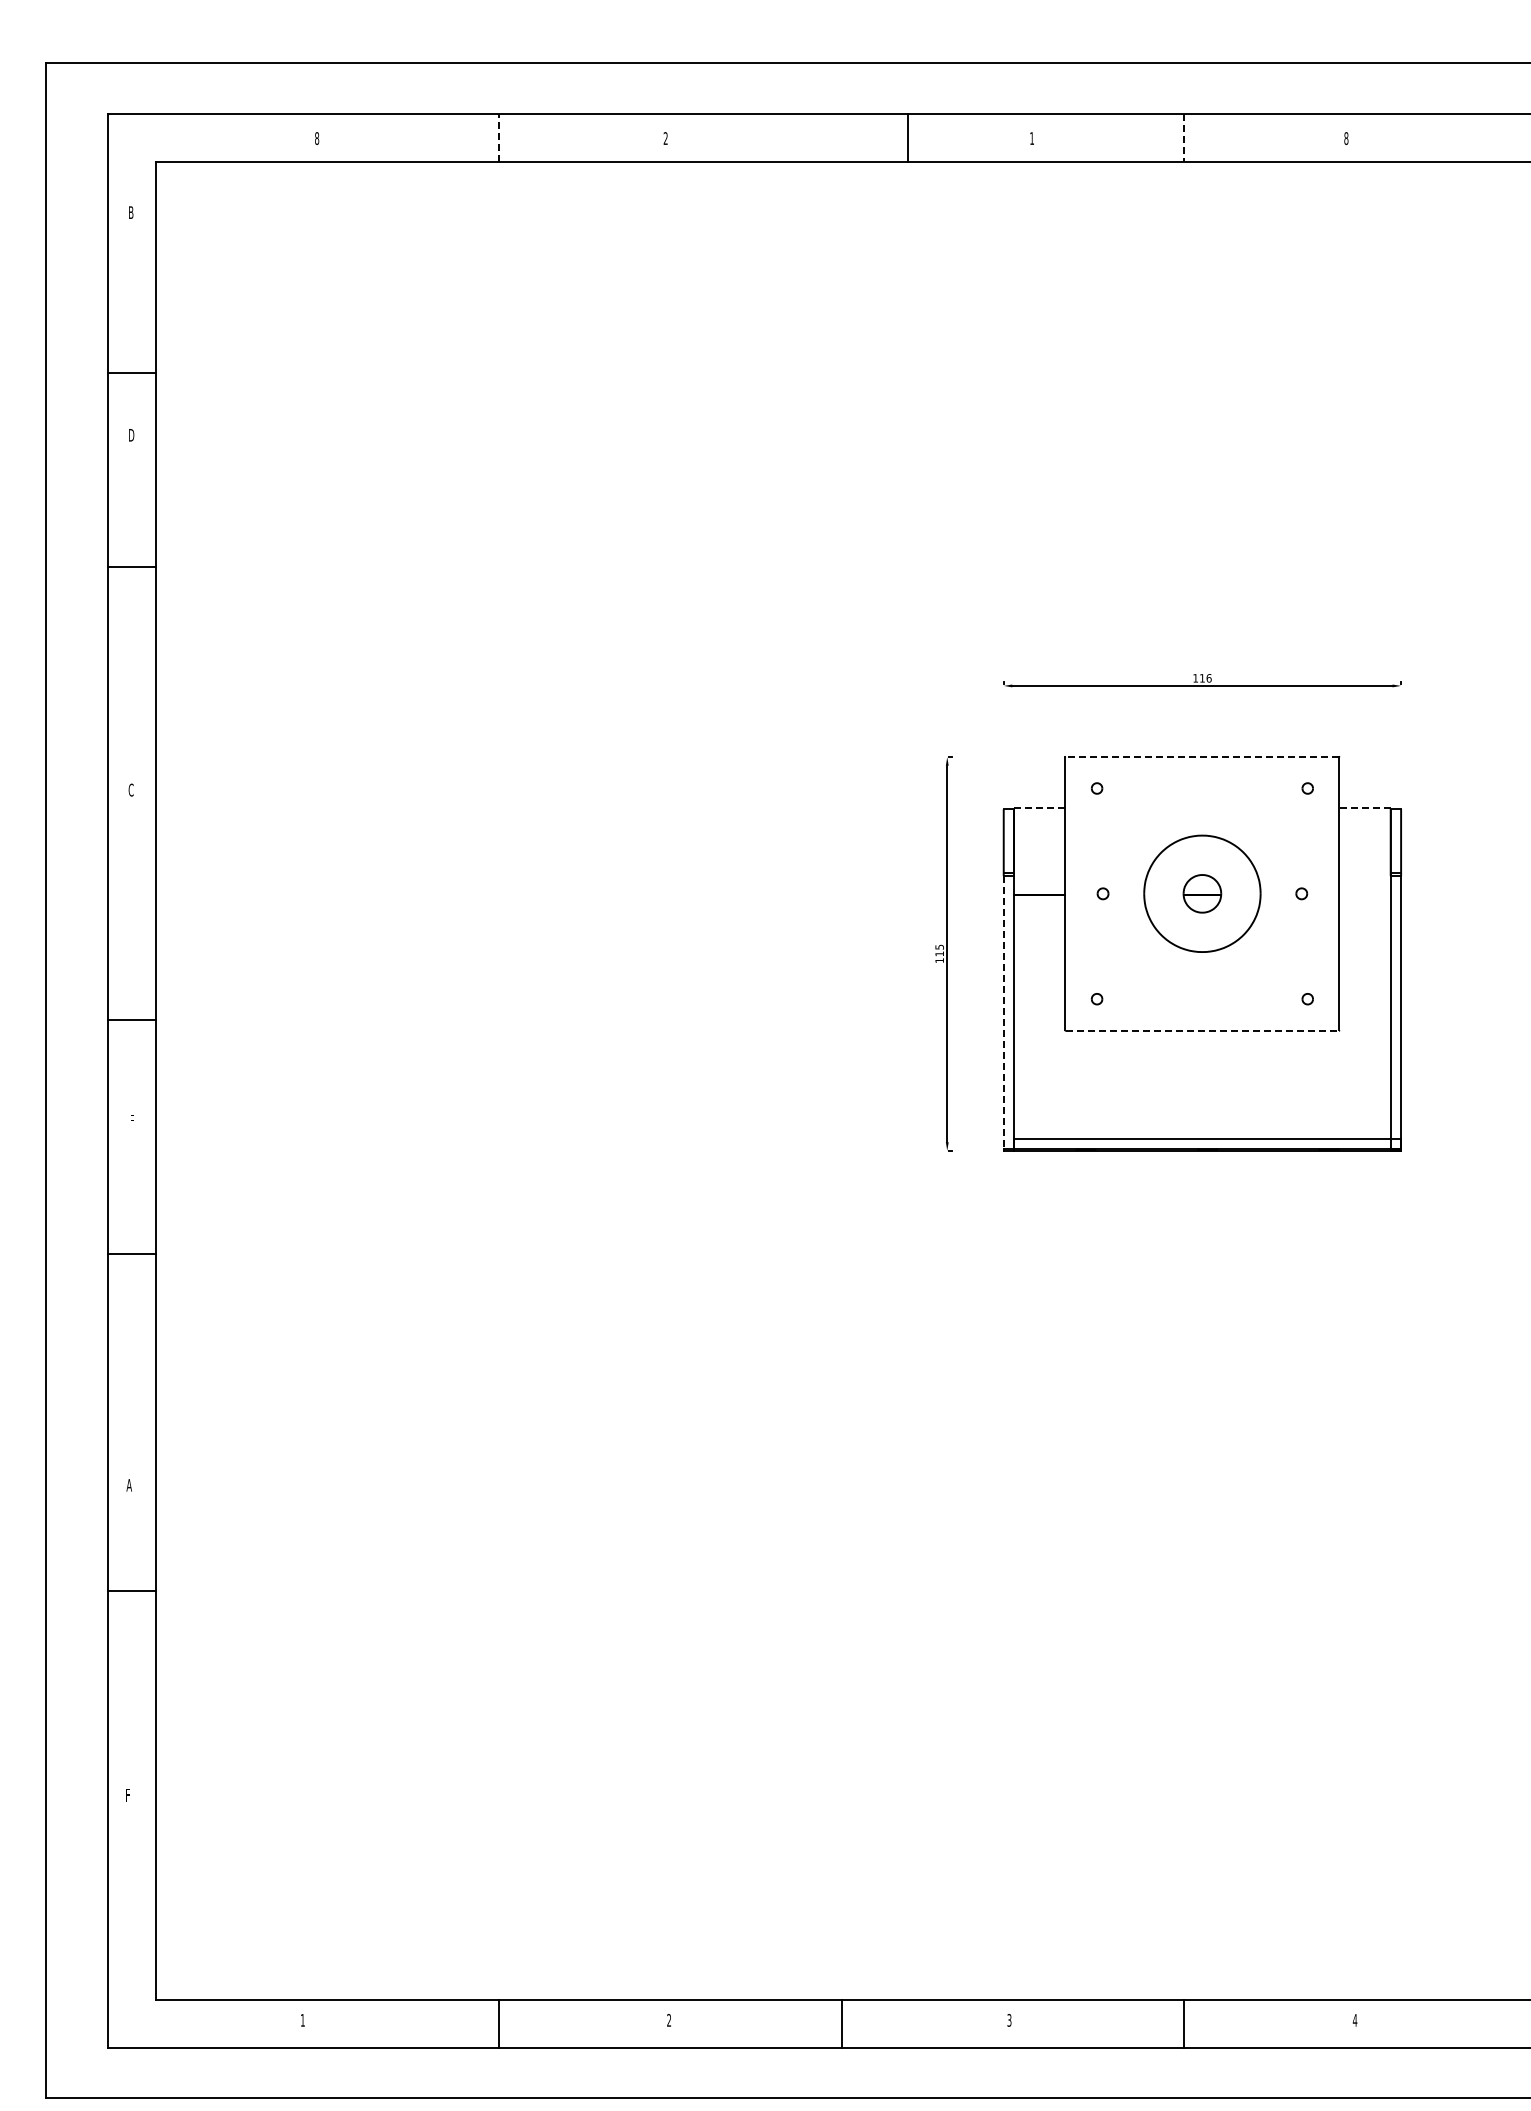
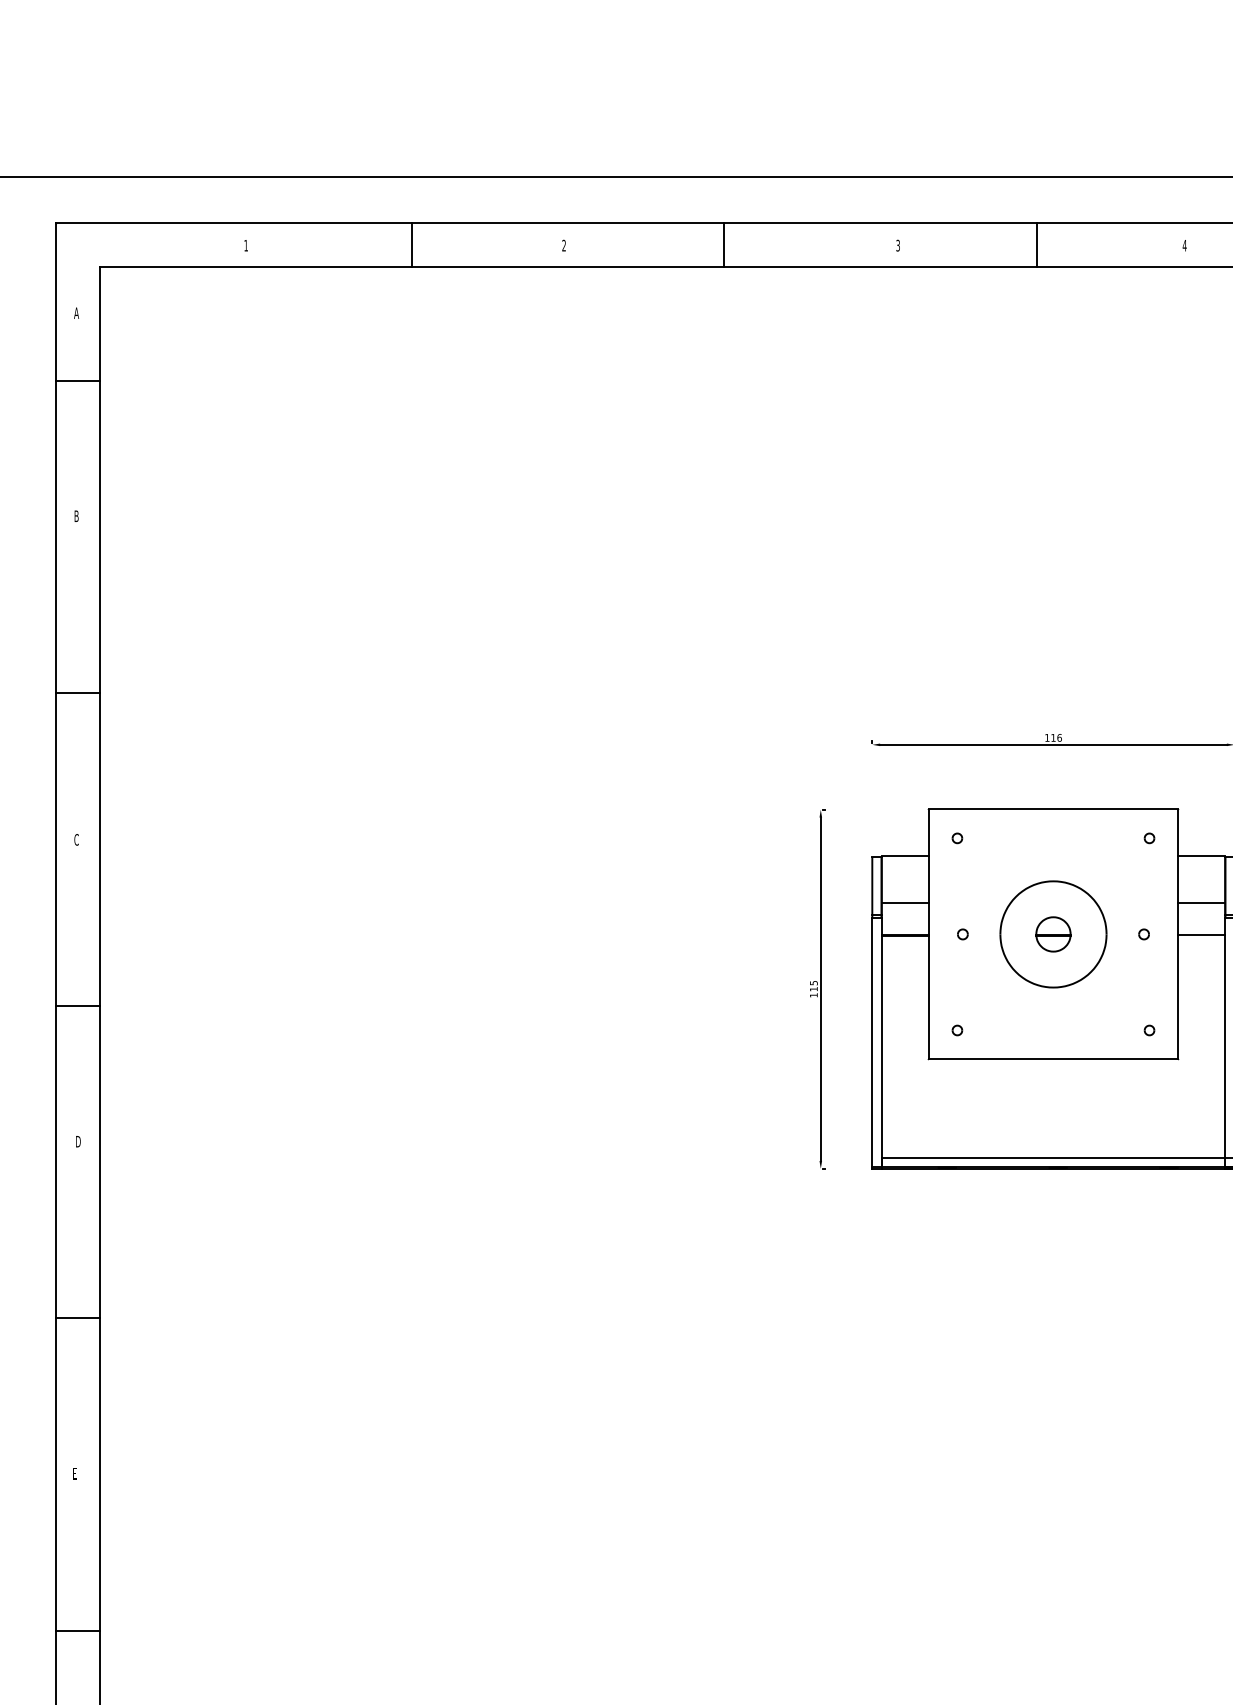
line: (498, 137) -> (411, 244), dashed -> solid
line: (907, 137) -> (724, 244), moved
line: (1184, 137) -> (1037, 244), dashed -> solid
text: (317, 138) -> (246, 245), 8 -> 1
text: (1032, 138) -> (898, 245), 1 -> 3
text: (1346, 138) -> (1184, 245), 8 -> 4
text: (130, 212) -> (75, 313), B -> A
line: (132, 372) -> (77, 380), moved
text: (132, 435) -> (77, 516), D -> B
line: (132, 567) -> (77, 693), moved
line: (1202, 756) -> (1053, 809), dashed -> solid
line: (1039, 808) -> (904, 856), dashed -> solid
line: (1365, 808) -> (1202, 856), dashed -> solid
line: (1039, 859) -> (904, 903), added
line: (1364, 859) -> (1201, 903), added
line: (1364, 894) -> (1201, 935), added
line: (1003, 1013) -> (872, 1043), dashed -> solid
line: (132, 1020) -> (77, 1006), moved
line: (1202, 1030) -> (1053, 1059), dashed -> solid
text: (132, 1120) -> (77, 1141), F -> D
line: (132, 1253) -> (77, 1318), moved
text: (128, 1485) -> (74, 1473), A -> E
line: (132, 1591) -> (77, 1630), moved

